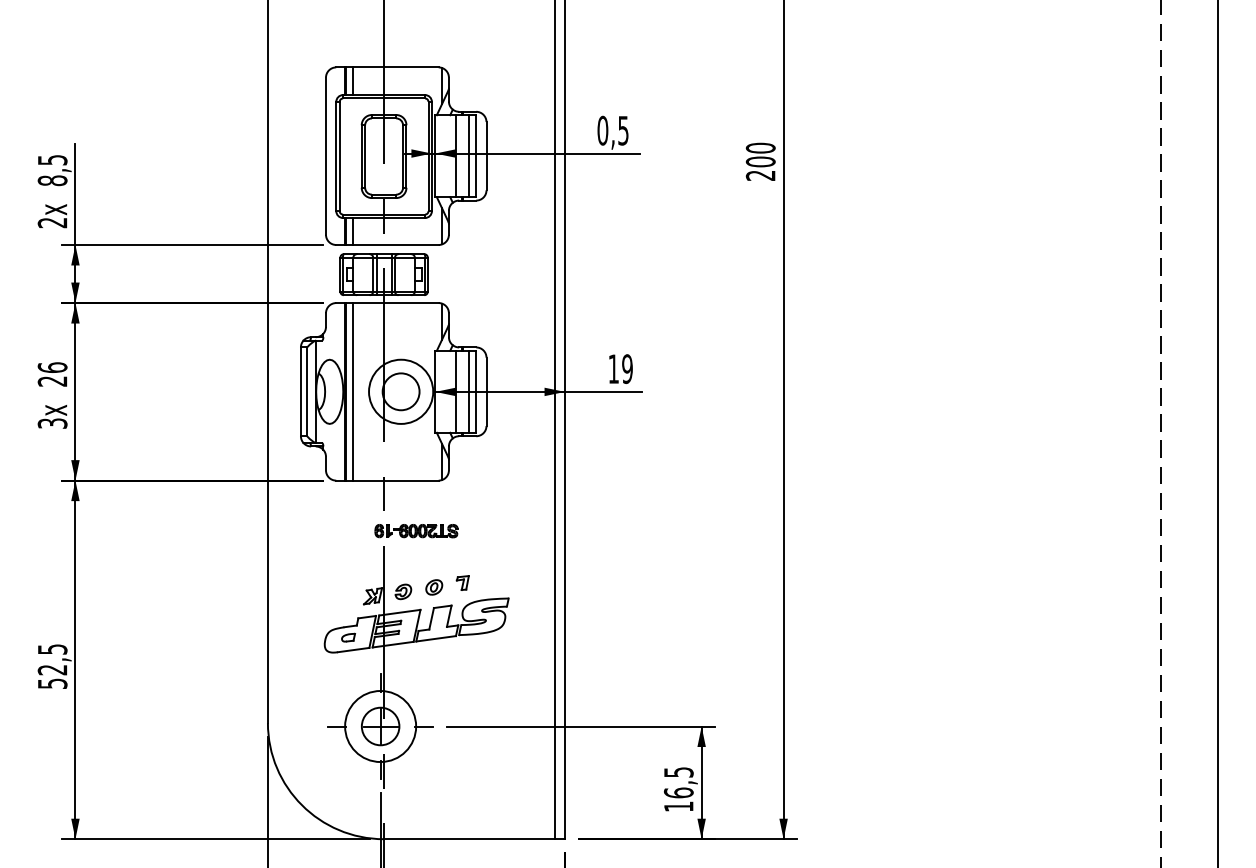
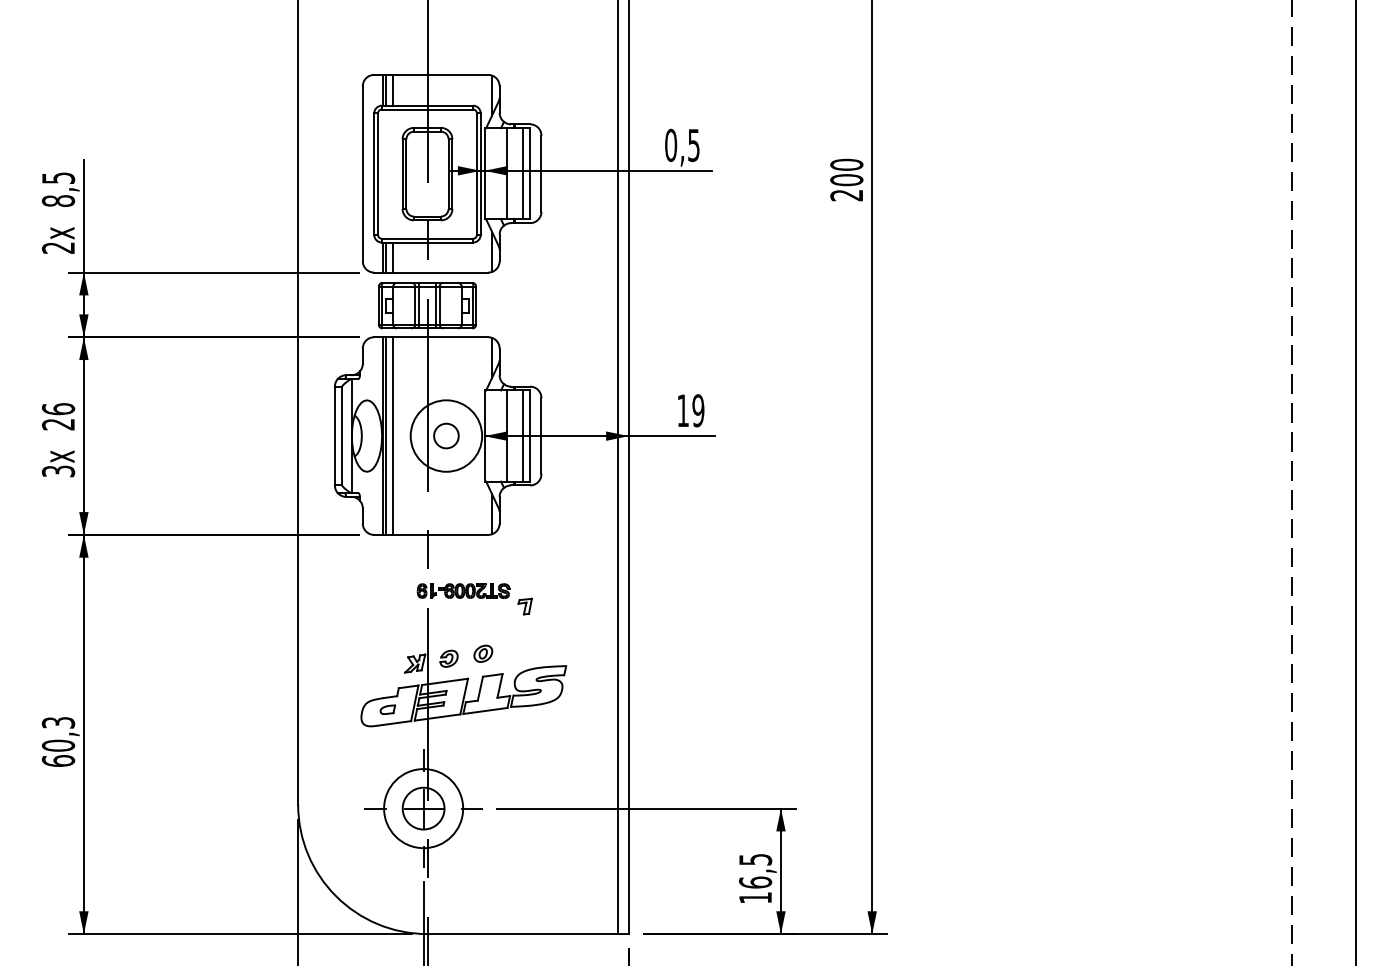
circle: (400, 391) -> (445, 435), size x0.6
part: (462, 582) -> (524, 606), moved
text: (52, 666) -> (58, 741), 52,5 -> 60,3

